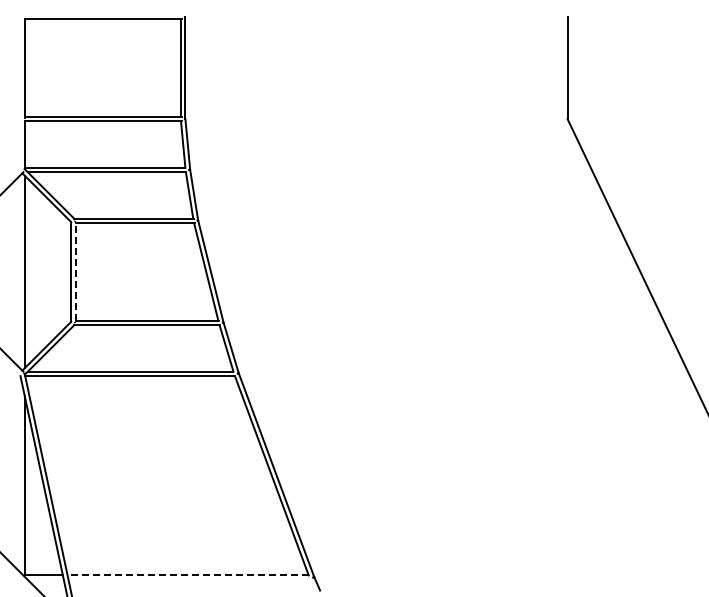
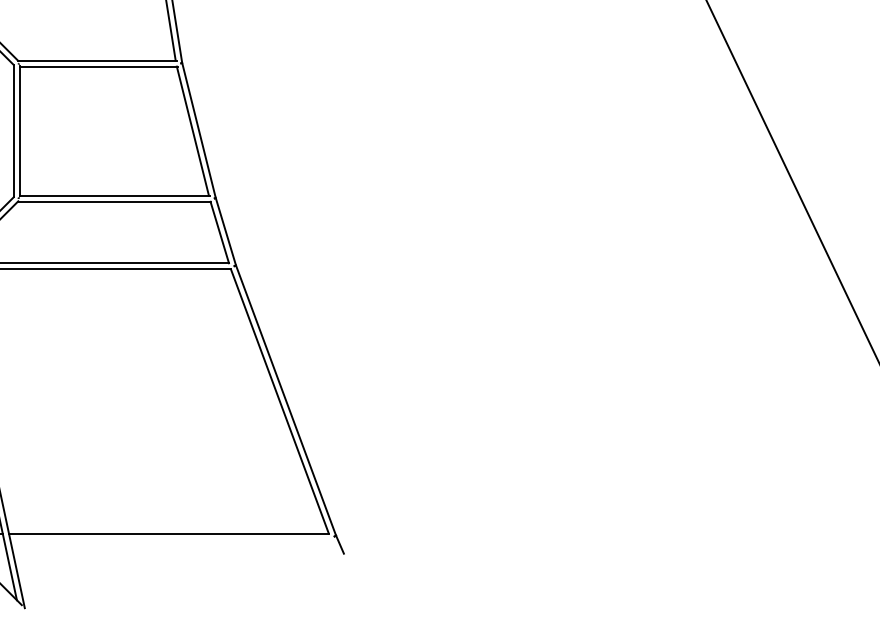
line: (75, 271) -> (19, 130), dashed -> solid
line: (188, 575) -> (169, 533), dashed -> solid

